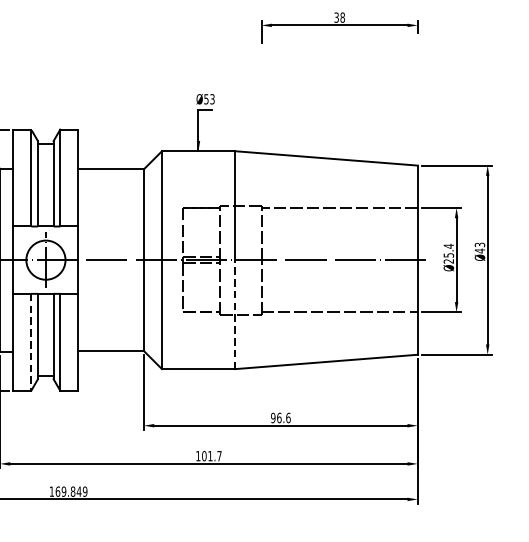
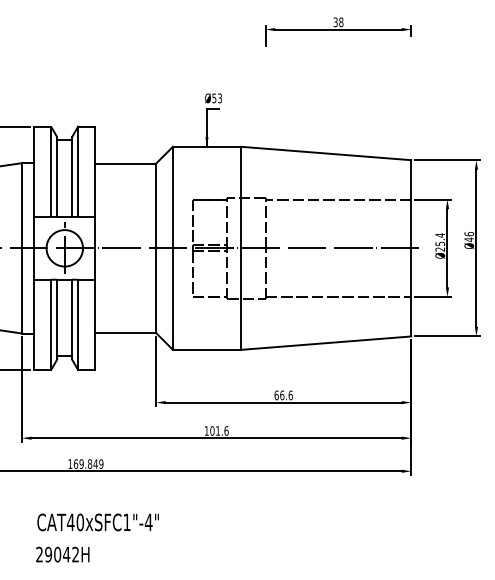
text: (480, 245) -> (469, 234), 43 -> 46
line: (234, 315) -> (240, 299), dashed -> solid
line: (31, 342) -> (51, 325), dashed -> solid
text: (273, 418) -> (276, 395), 96.6 -> 66.6
text: (219, 455) -> (226, 430), 101.7 -> 101.6

